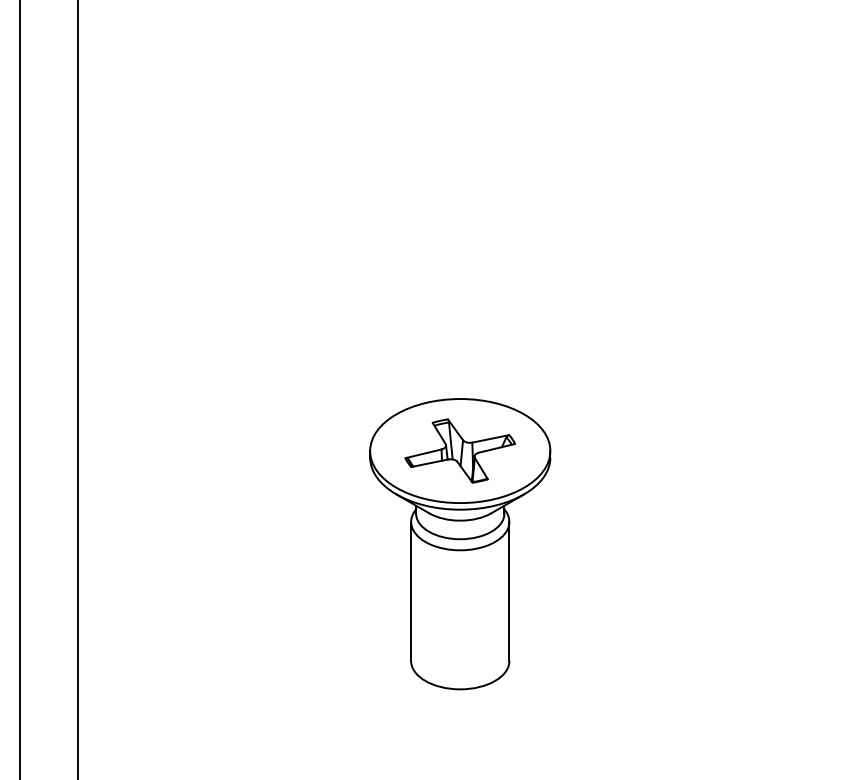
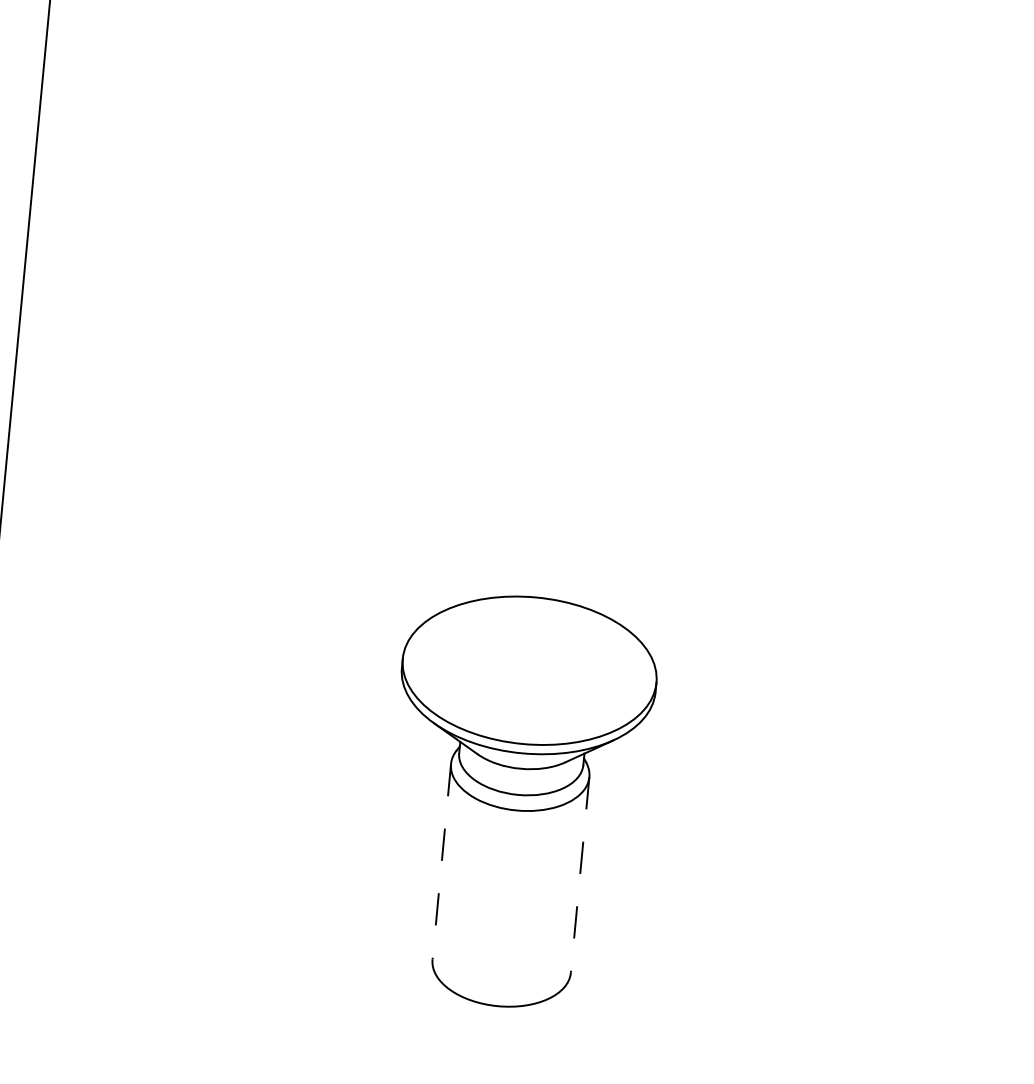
part: (459, 450) -> (528, 669), removed
line: (411, 591) -> (442, 861), solid -> dashed
line: (509, 591) -> (580, 874), solid -> dashed

